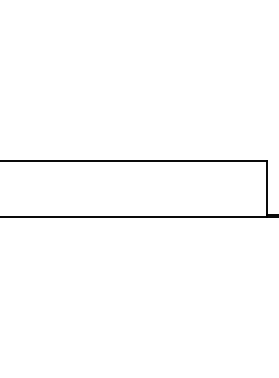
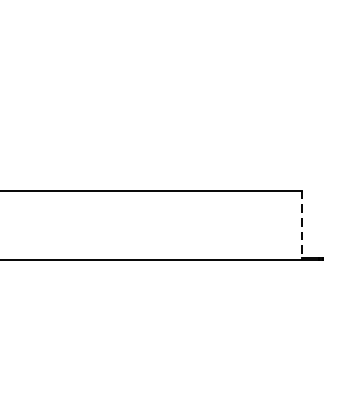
line: (266, 188) -> (301, 224), solid -> dashed

